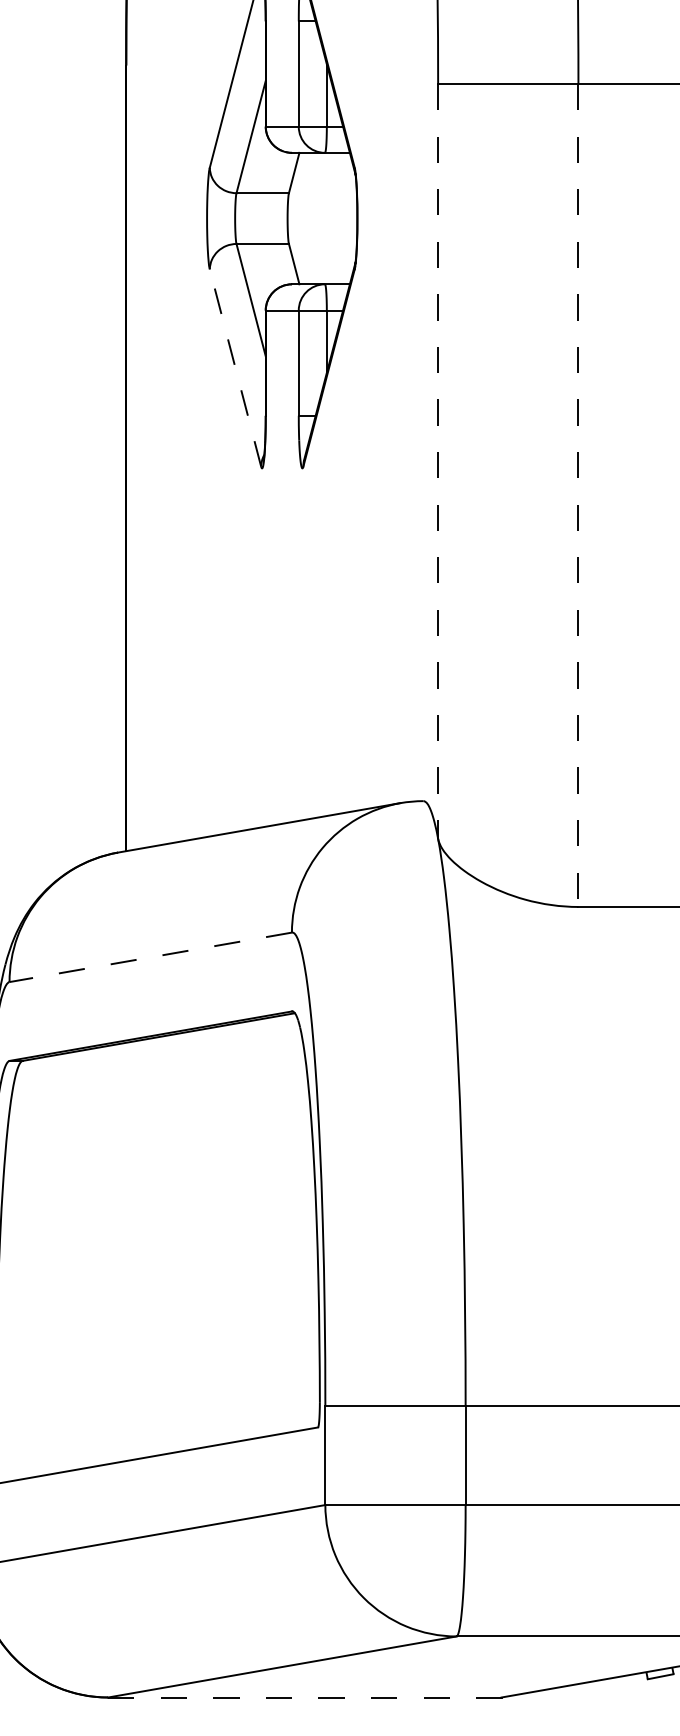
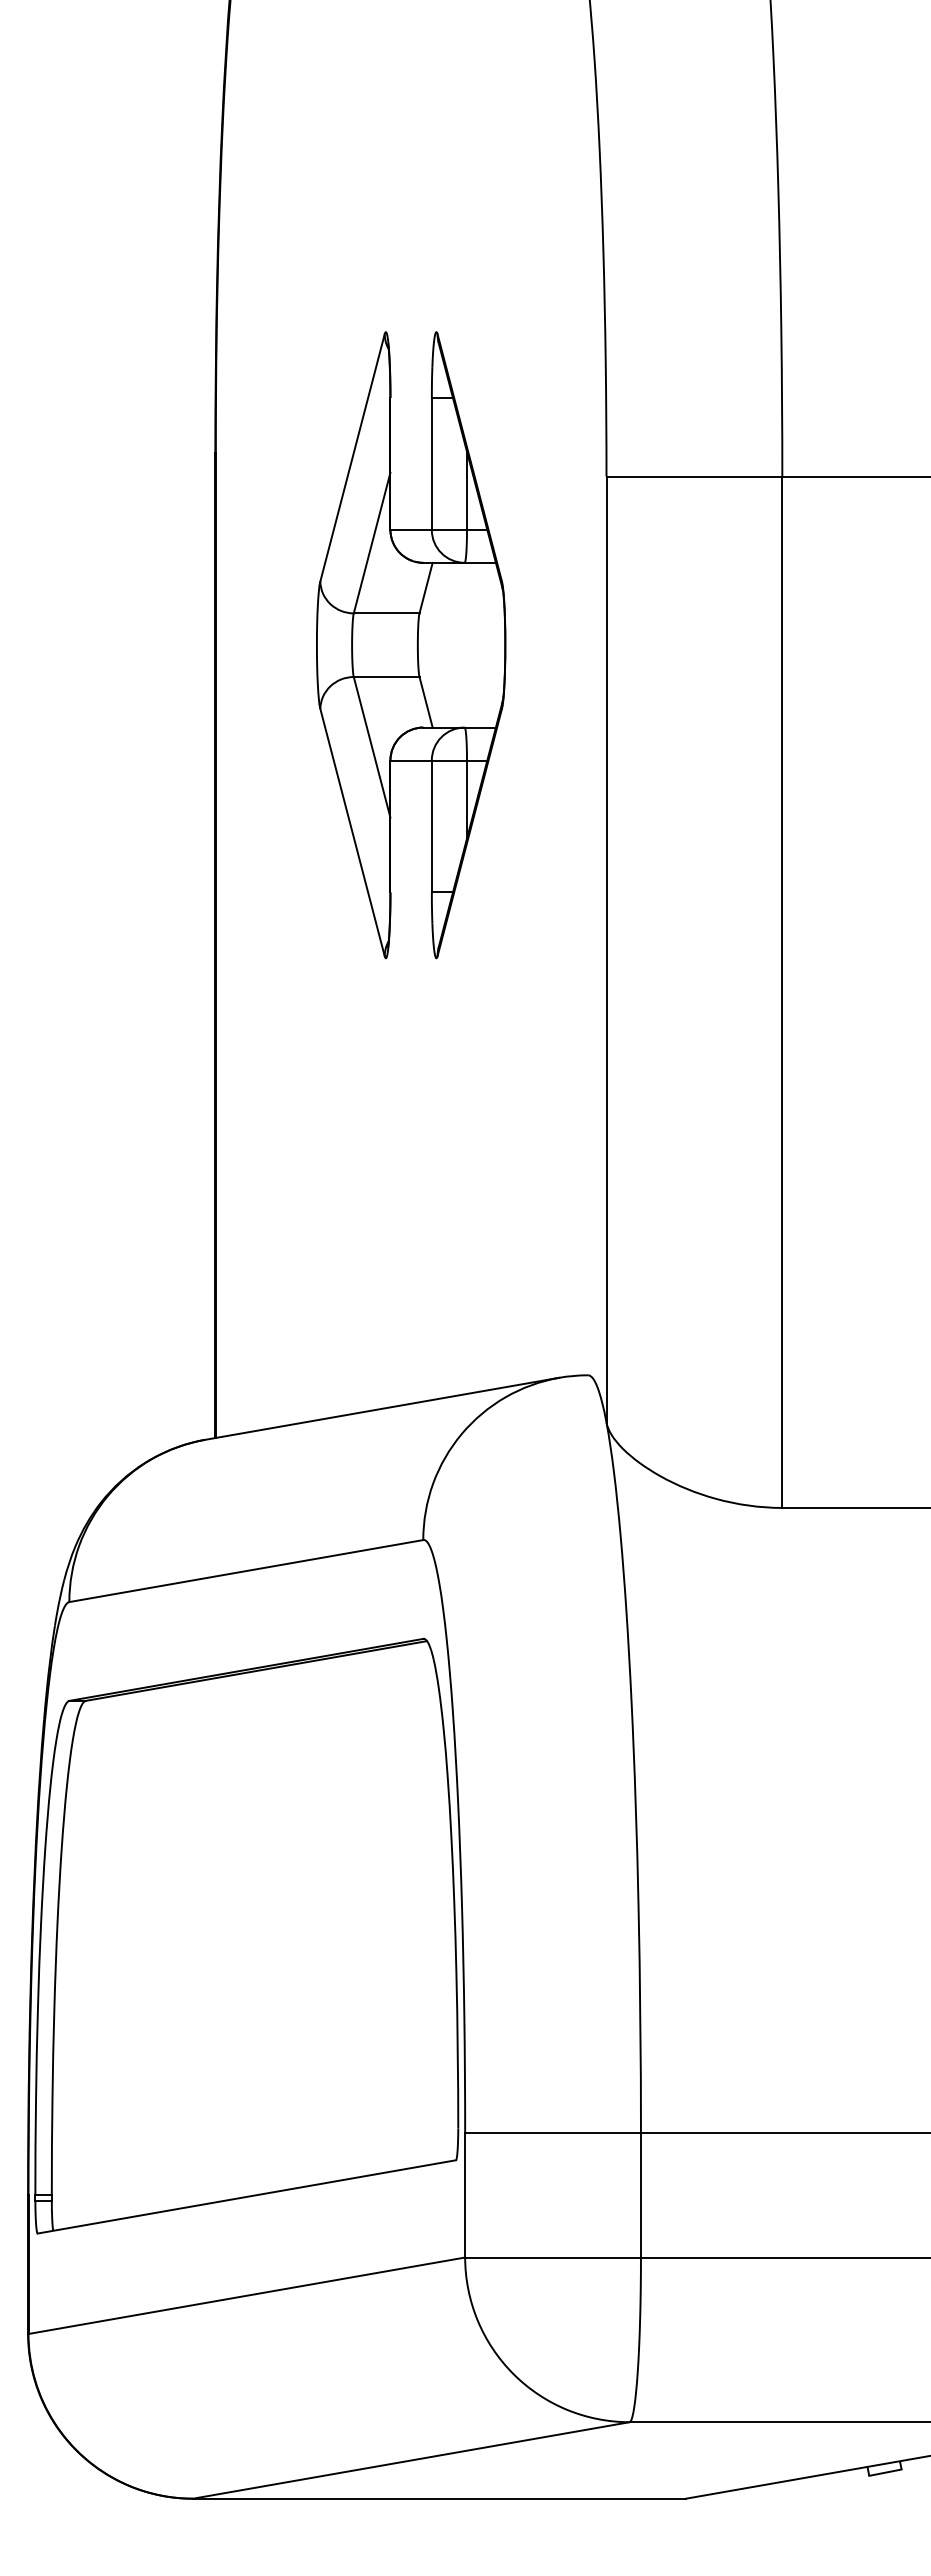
line: (235, 368) -> (352, 832), dashed -> solid
line: (438, 462) -> (606, 950), dashed -> solid
line: (578, 495) -> (782, 992), dashed -> solid
line: (150, 957) -> (246, 1571), dashed -> solid
line: (304, 1697) -> (439, 2498), dashed -> solid

